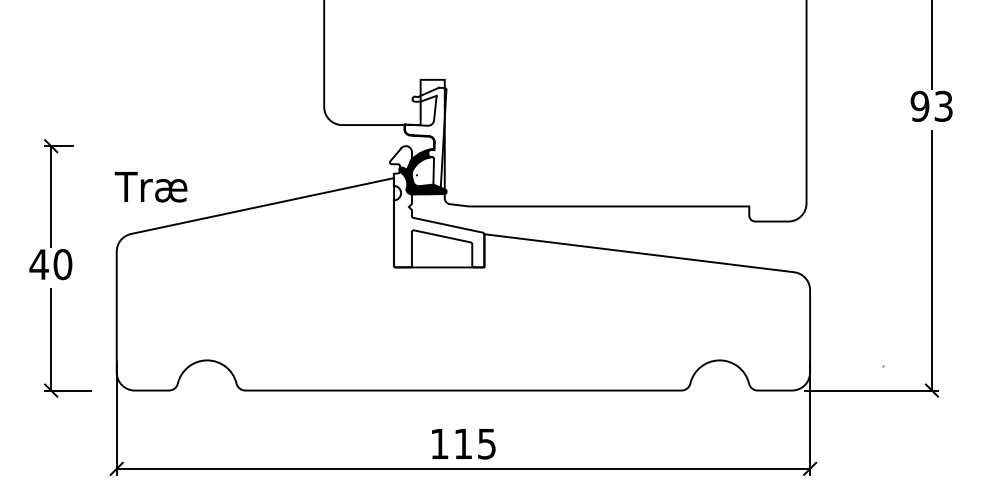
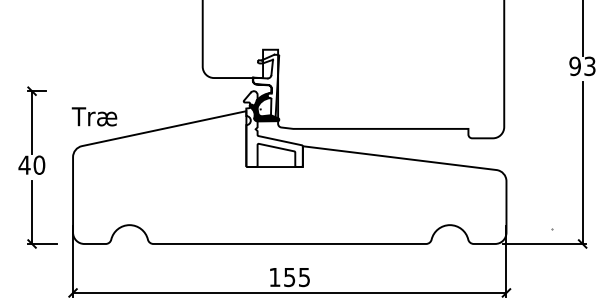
text: (463, 444) -> (289, 277), 115 -> 155

